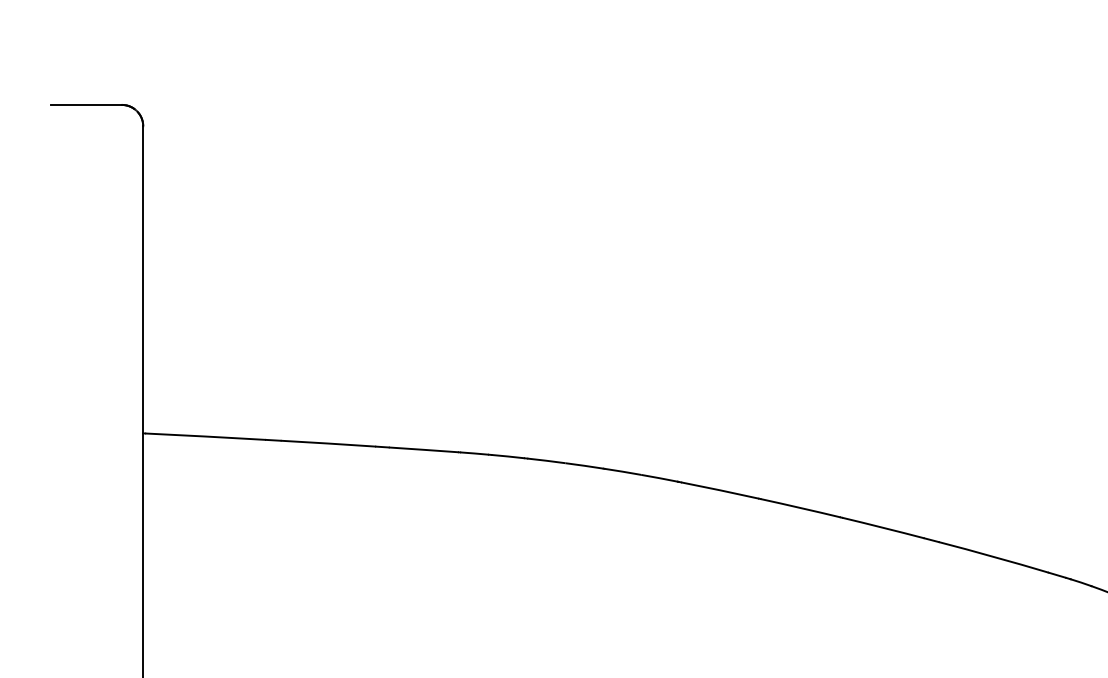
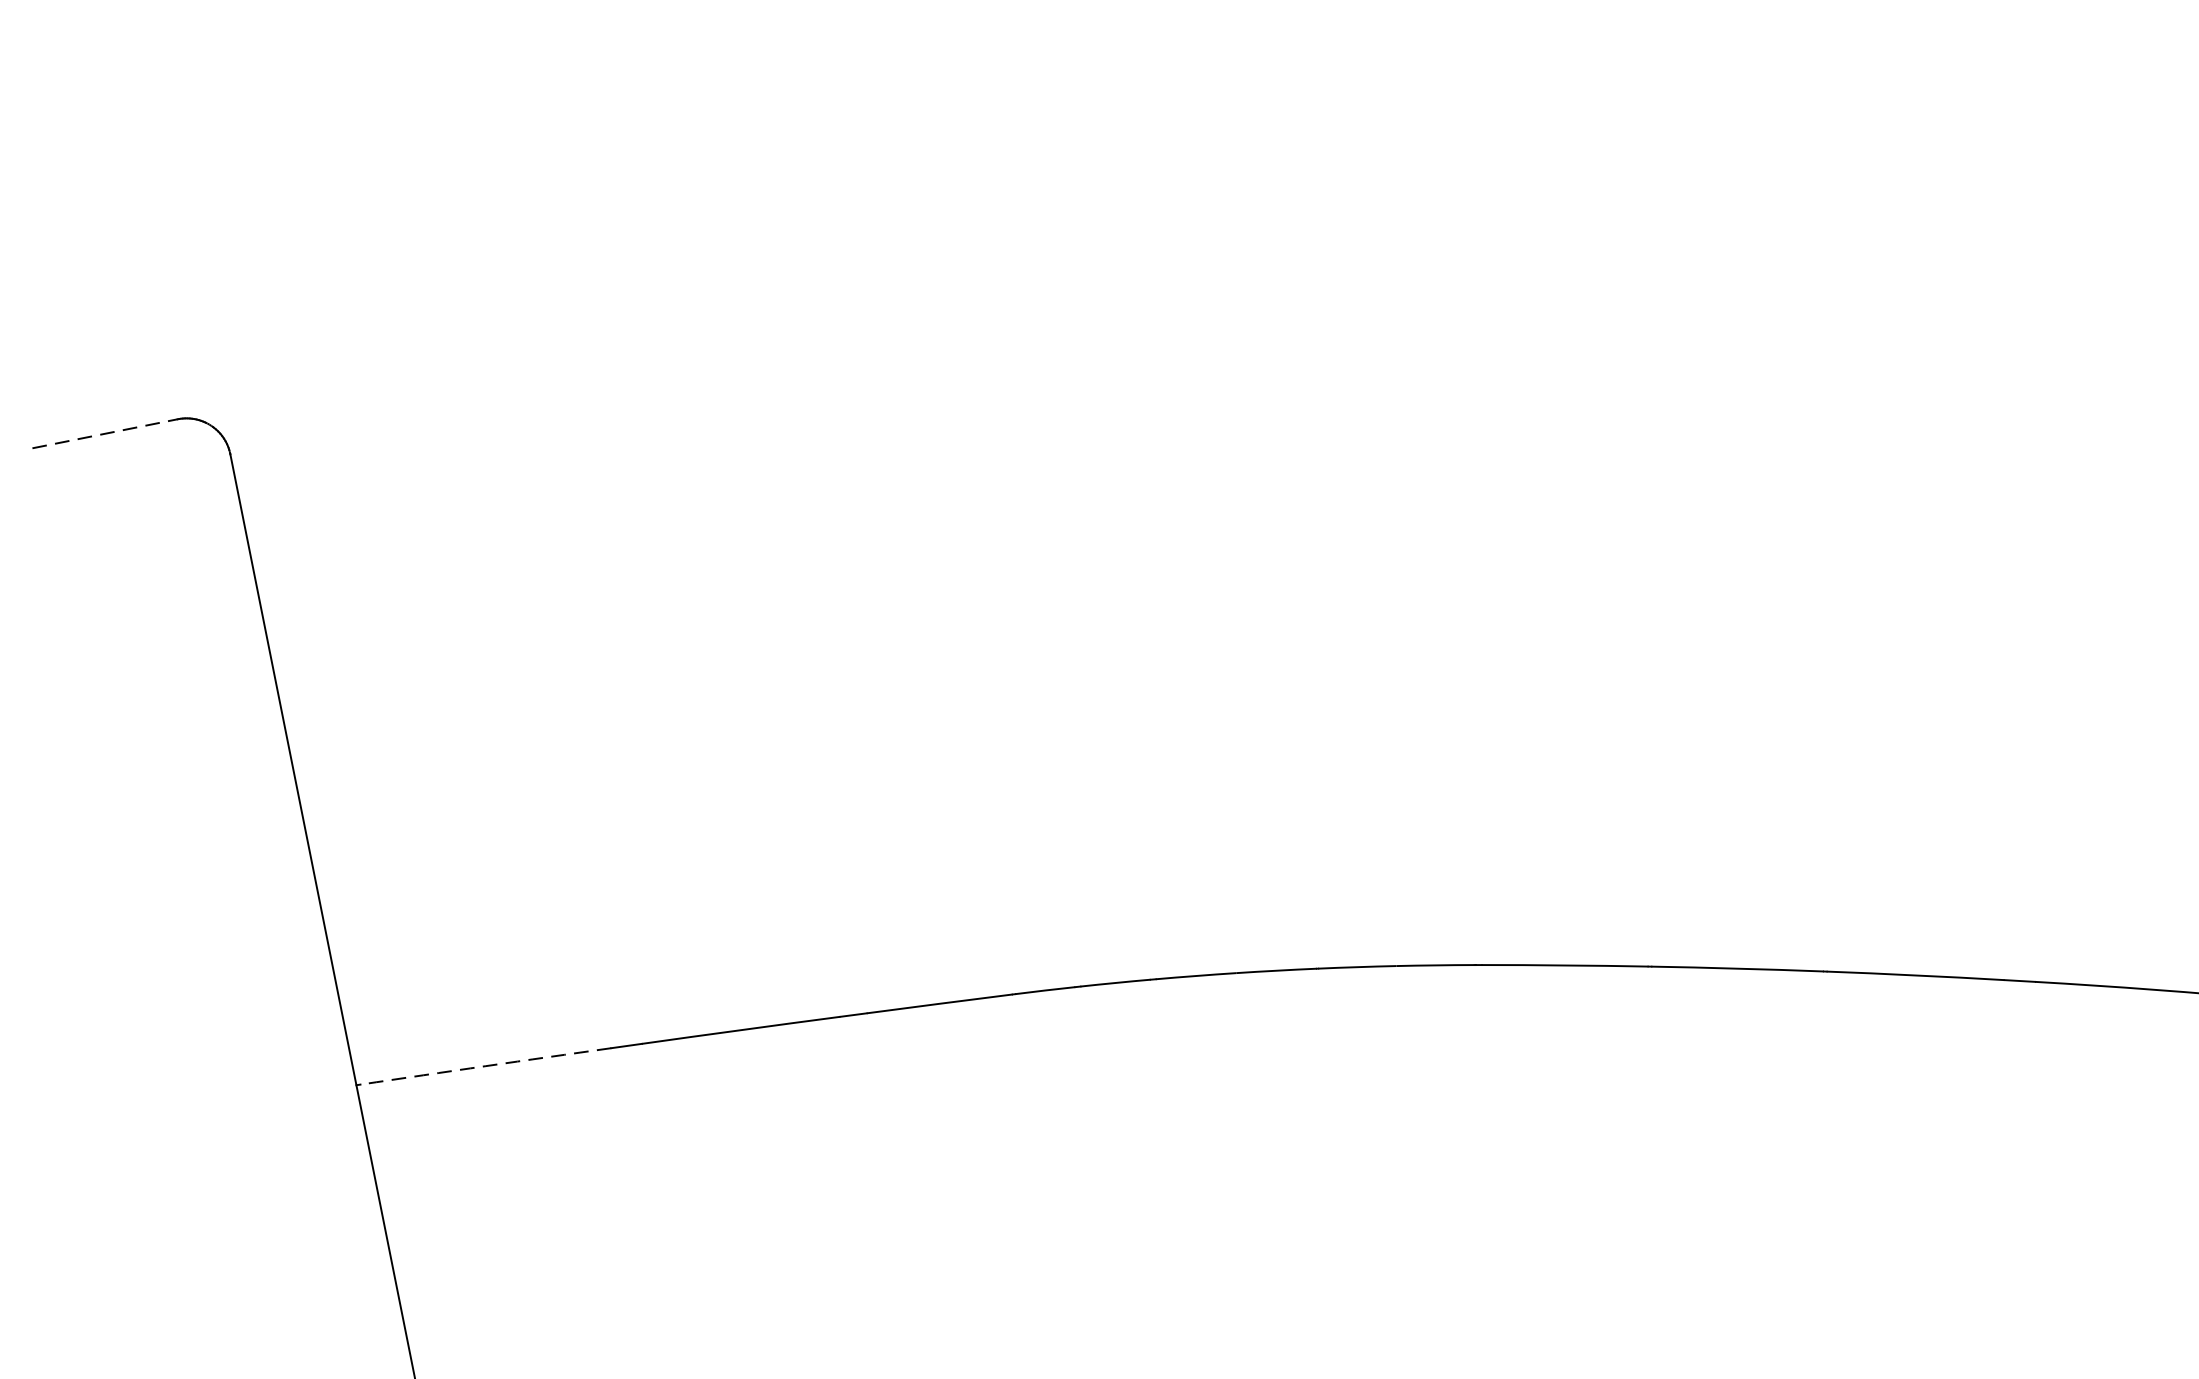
line: (87, 104) -> (106, 432), solid -> dashed
arc: (205, 436) -> (485, 1066), solid -> dashed

